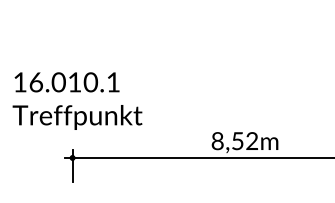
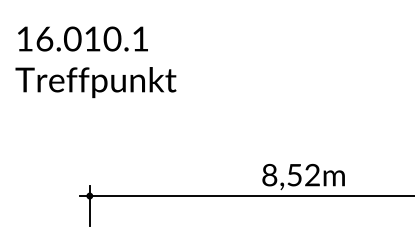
text: (77, 100) -> (95, 61), moved

